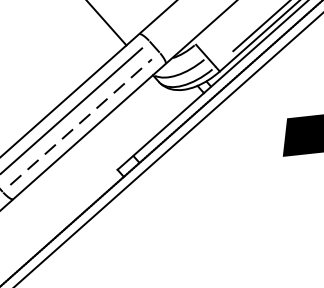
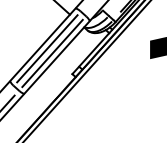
line: (80, 122) -> (52, 53), dashed -> solid

